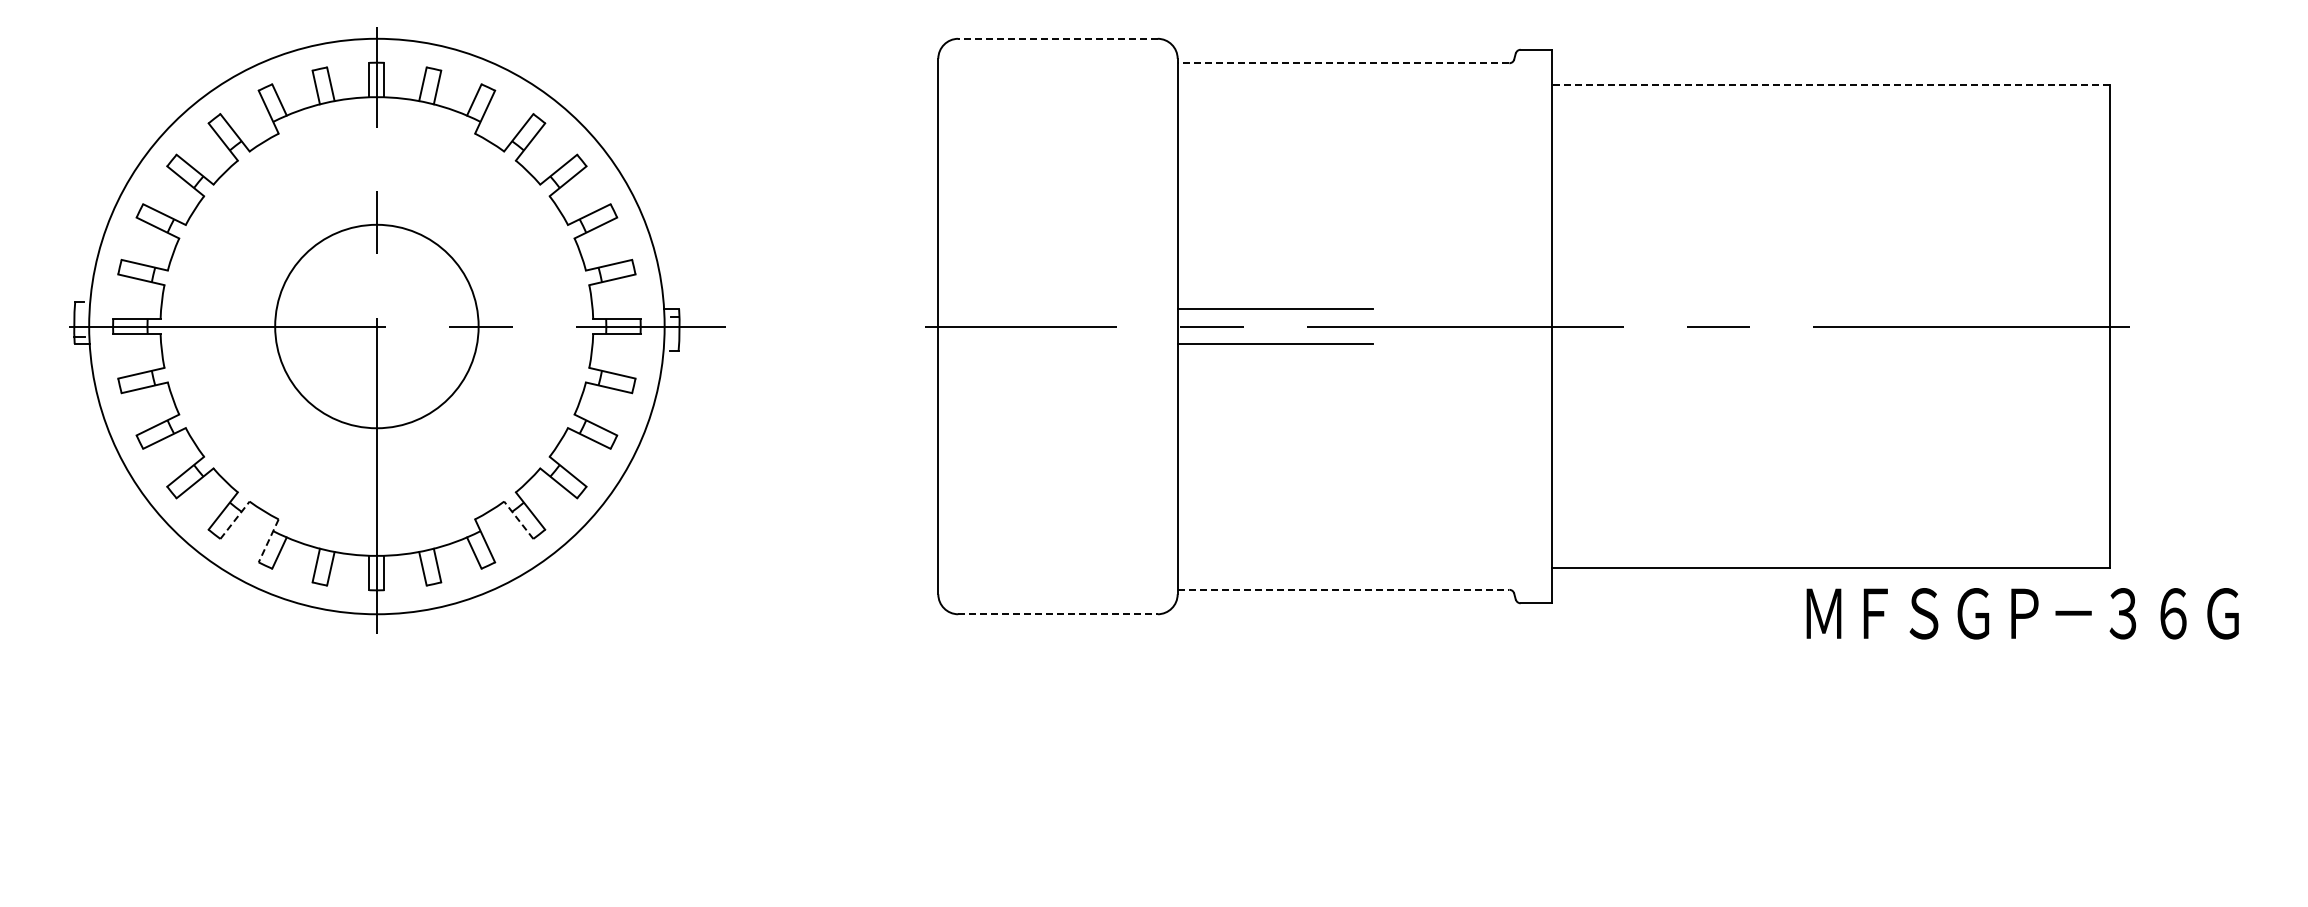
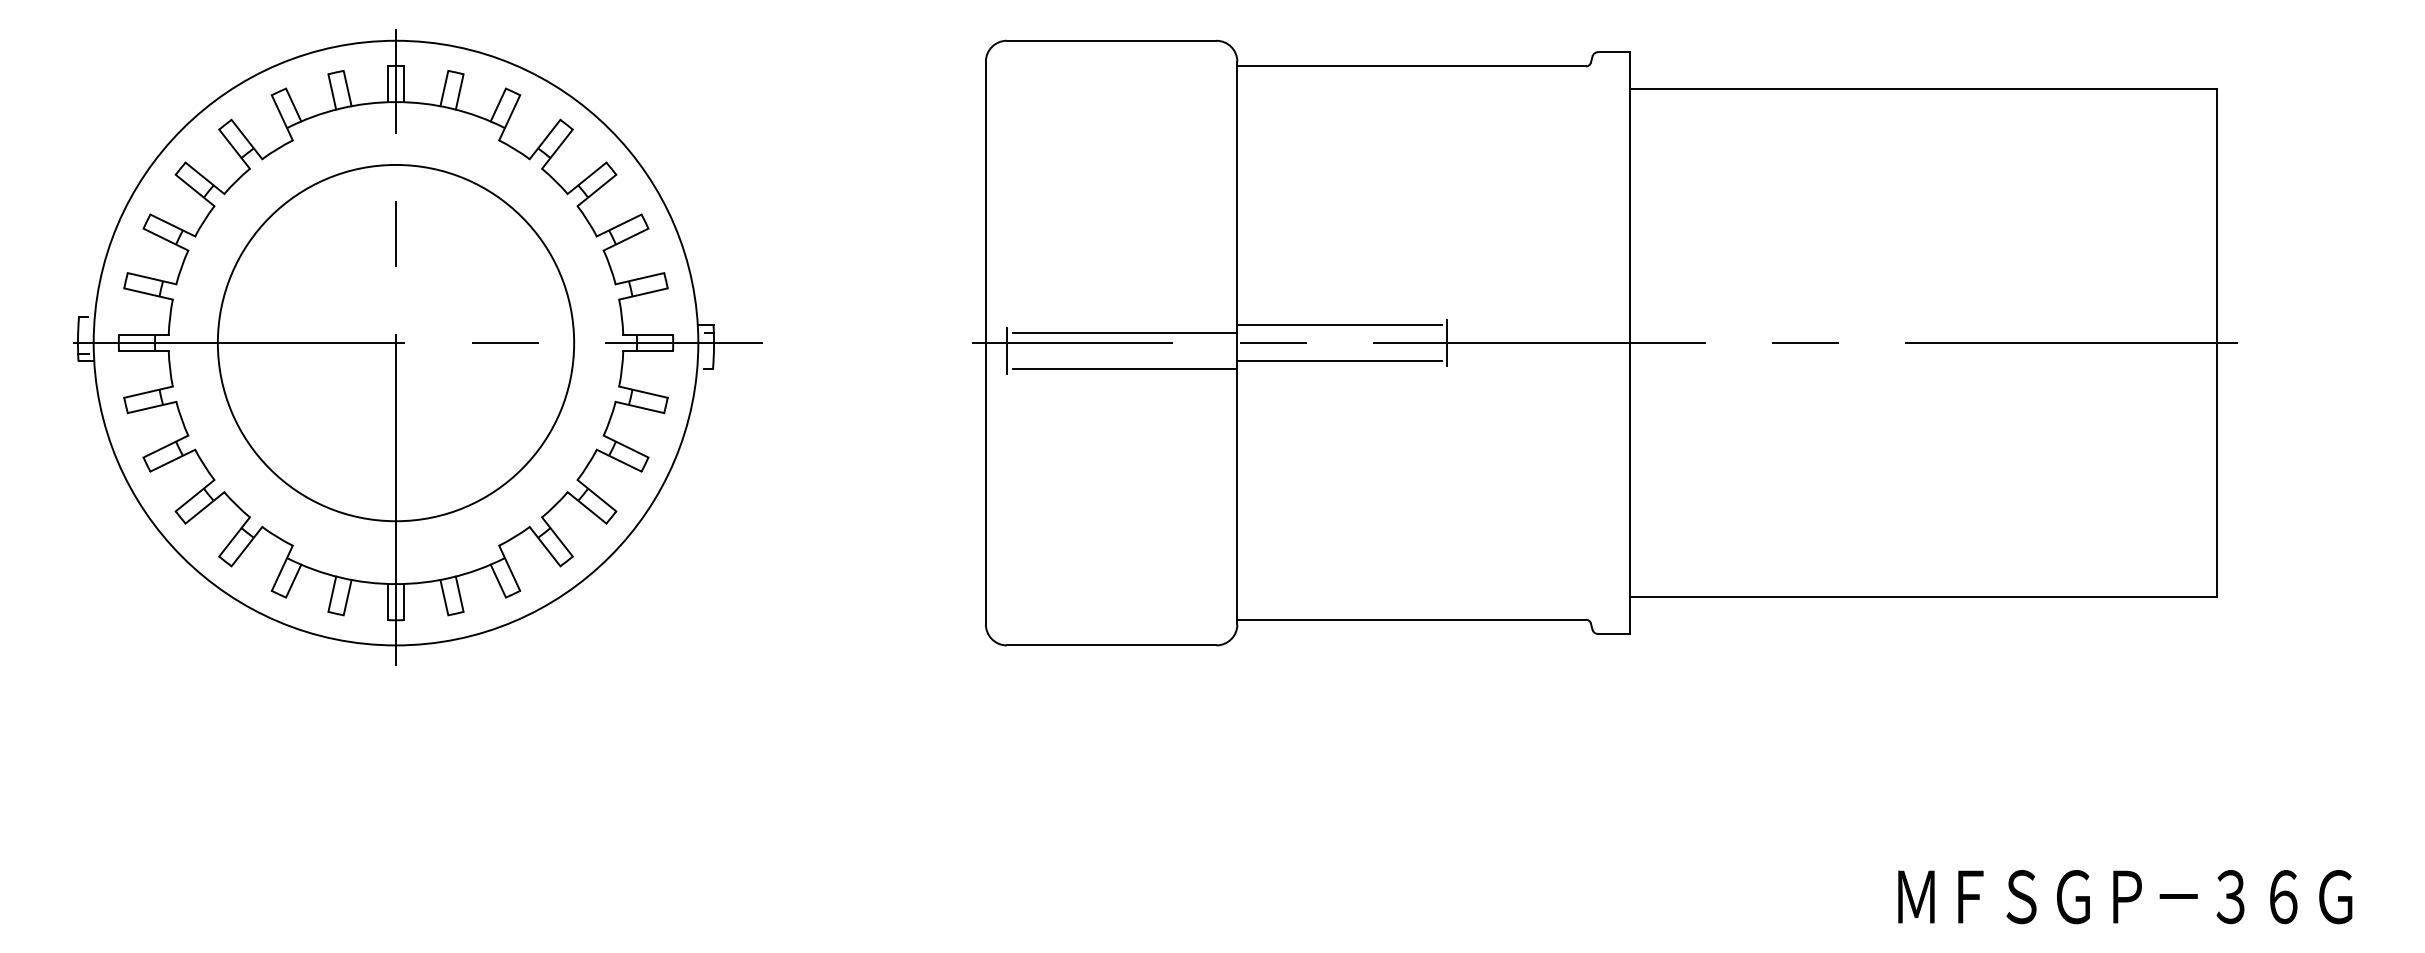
line: (1058, 38) -> (1112, 40), dashed -> solid
line: (1343, 63) -> (1411, 66), dashed -> solid
line: (1830, 84) -> (1923, 88), dashed -> solid
line: (1070, 316) -> (1124, 332), added
circle: (376, 326) -> (395, 343), size x1.67
line: (1377, 326) -> (1447, 343), added
line: (958, 333) -> (1007, 350), added
line: (1070, 351) -> (1124, 369), added
line: (235, 520) -> (247, 546), dashed -> solid
line: (518, 520) -> (544, 546), dashed -> solid
line: (268, 540) -> (282, 567), dashed -> solid
line: (1343, 589) -> (1411, 619), dashed -> solid
text: (2022, 613) -> (2125, 896), moved
line: (1058, 614) -> (1112, 645), dashed -> solid

